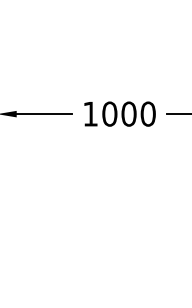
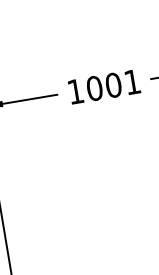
text: (147, 113) -> (131, 81), 1000 -> 1001

